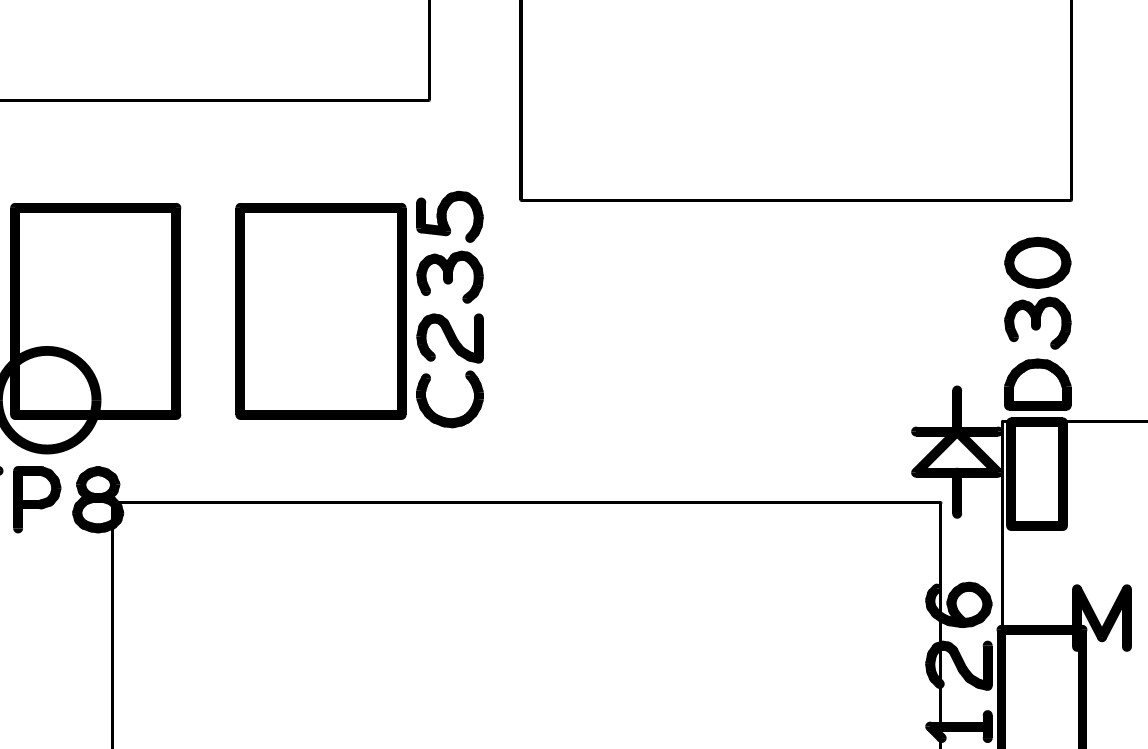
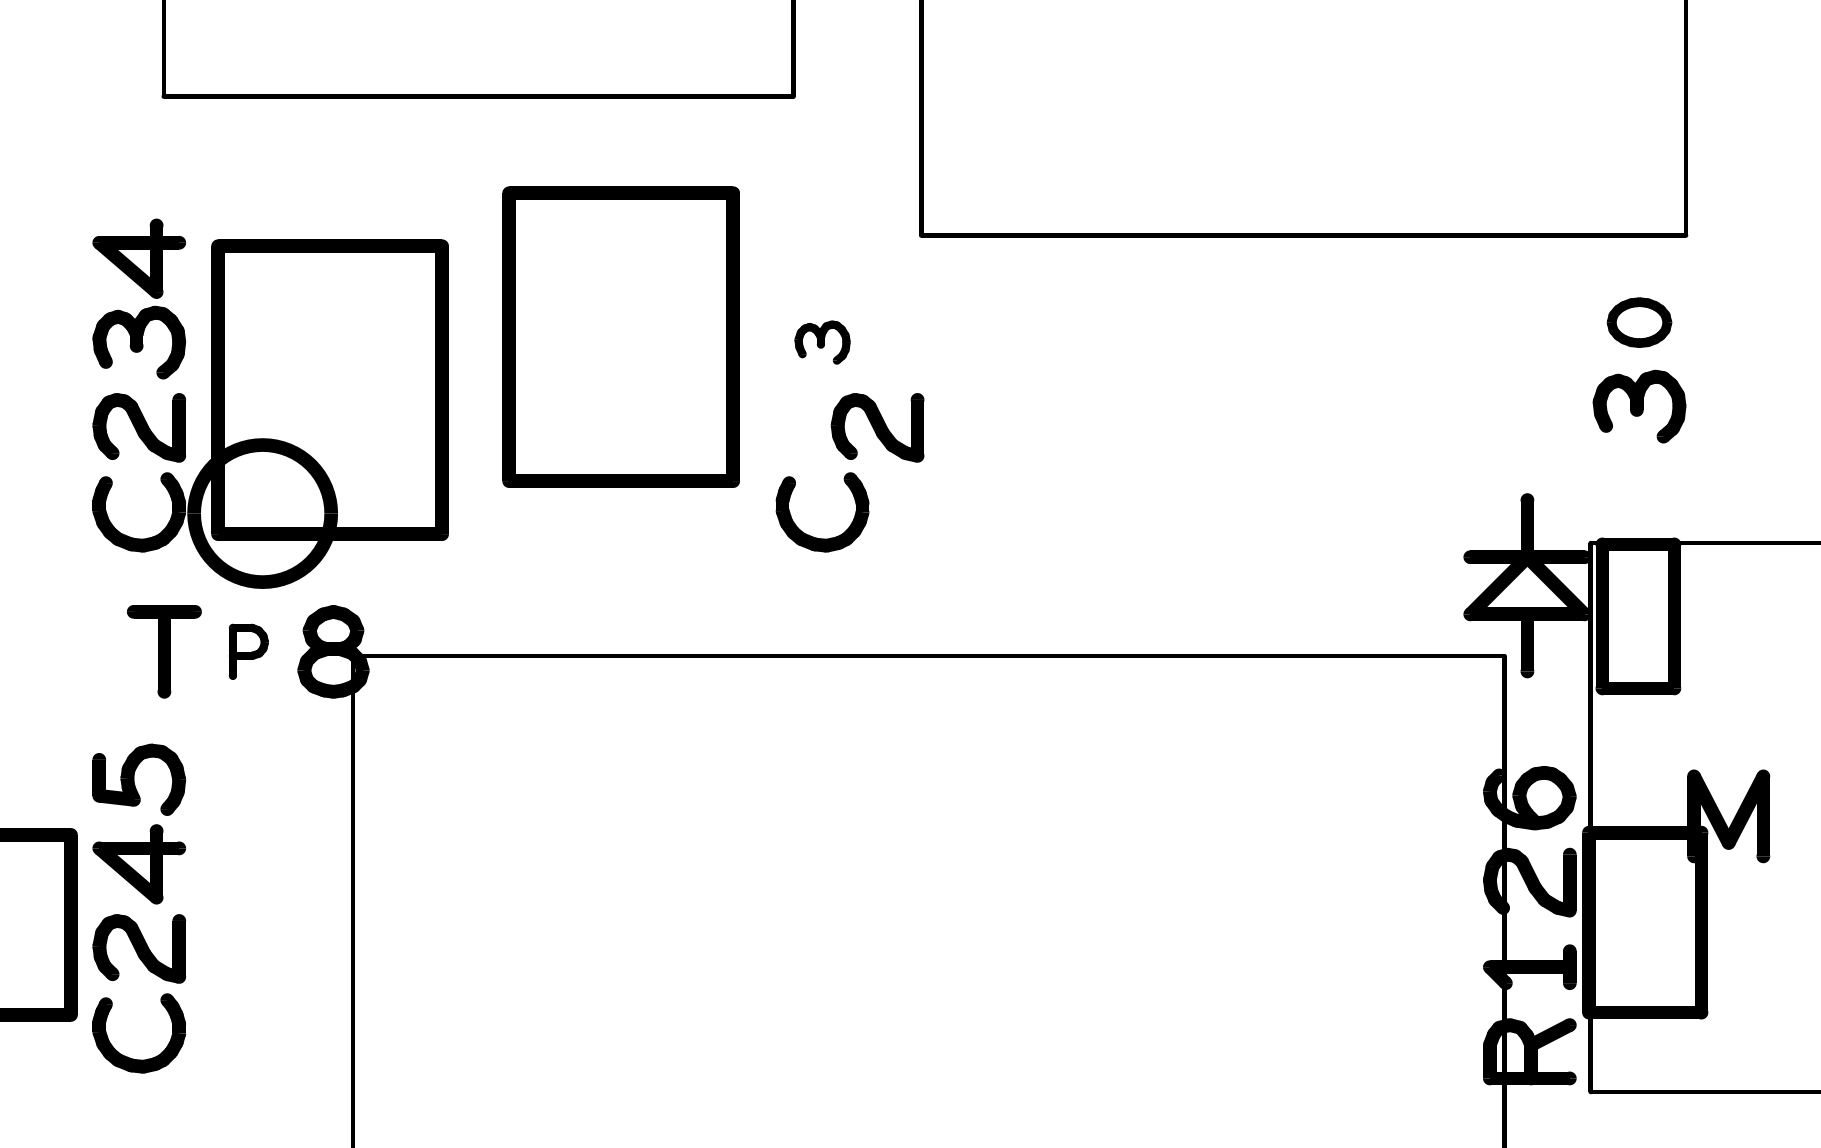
part: (450, 216) -> (822, 258), removed
part: (1037, 262) -> (1639, 322), size x0.7
part: (450, 277) -> (822, 342), size x0.6
part: (320, 310) -> (620, 336), moved
part: (450, 338) -> (877, 427), moved
part: (1037, 384) -> (1639, 491), removed
part: (37, 499) -> (248, 651), size x0.6

